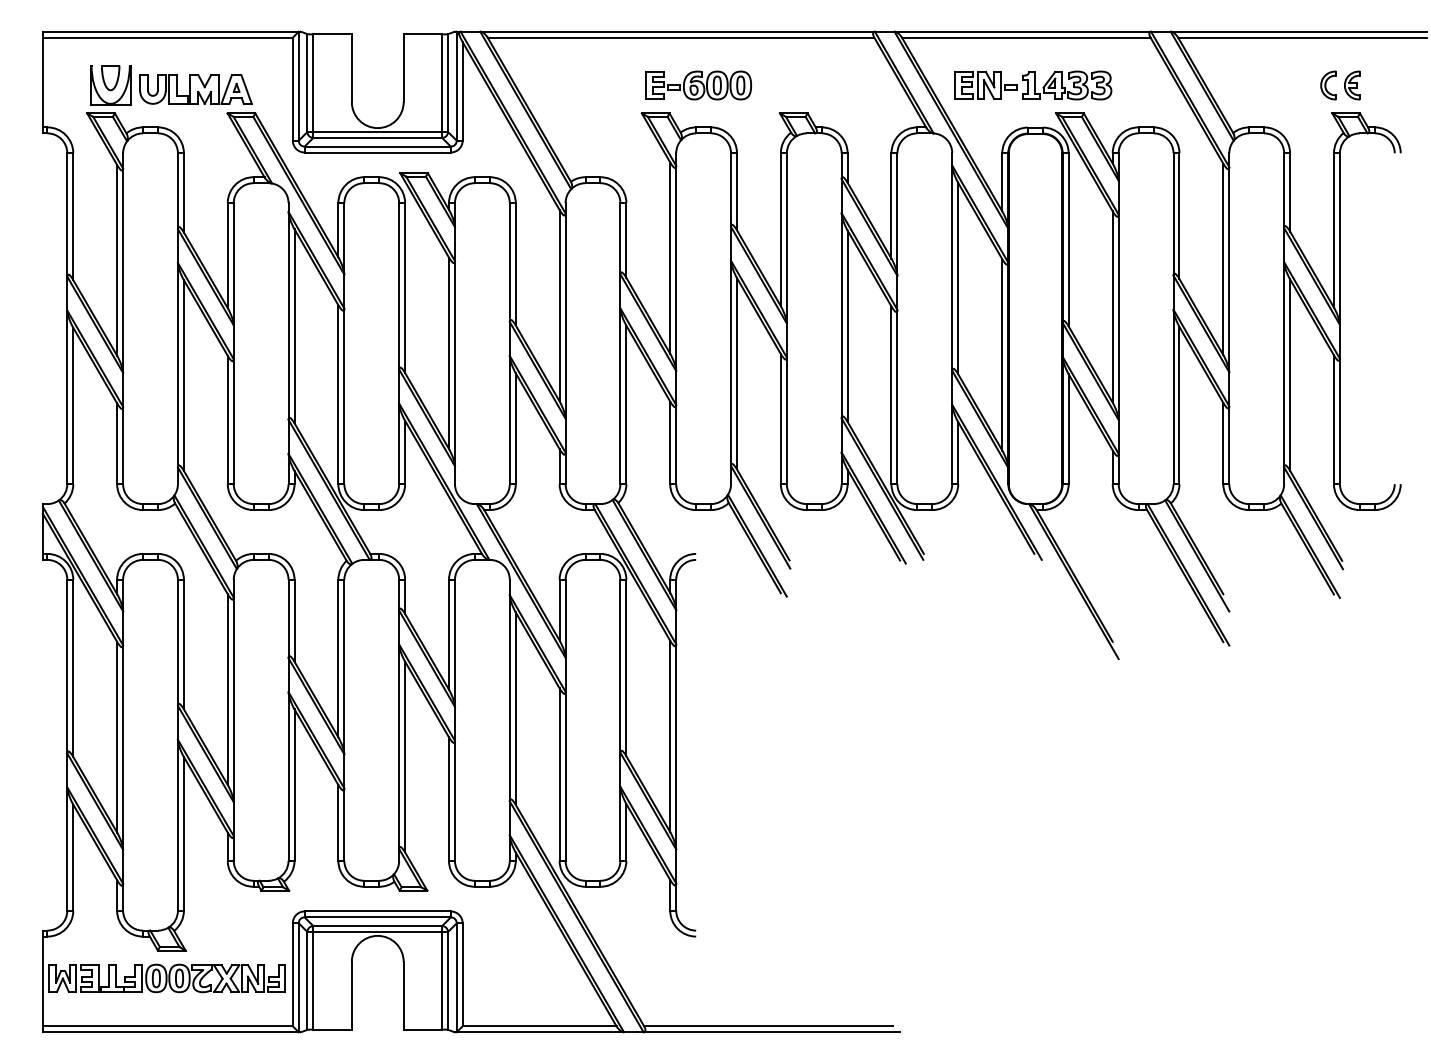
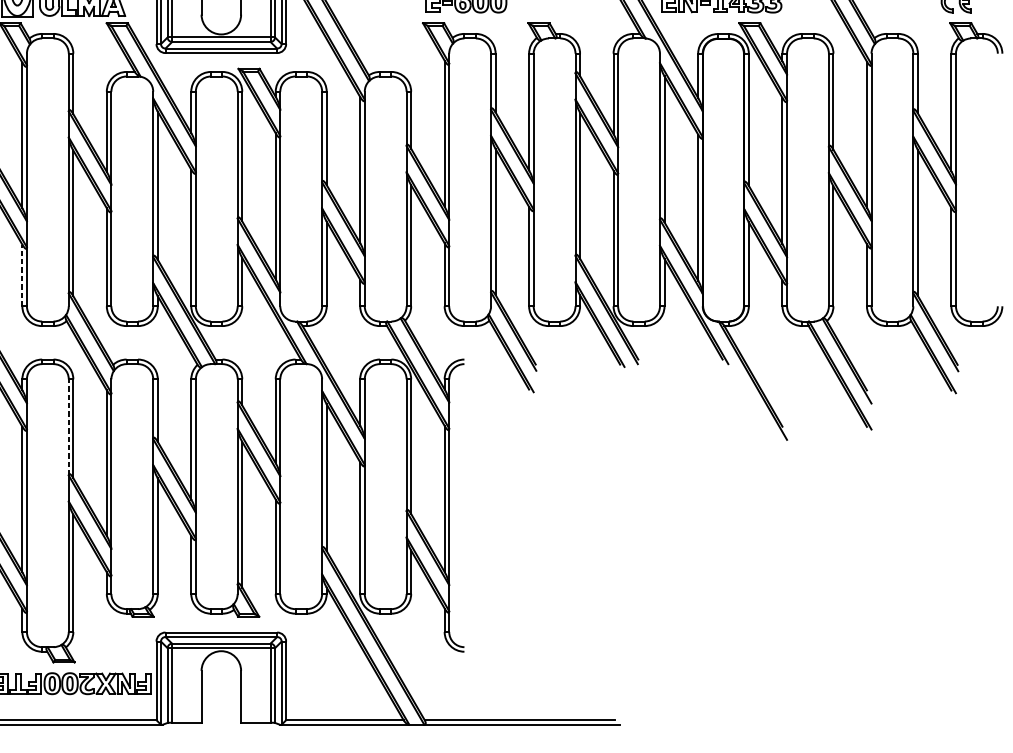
line: (117, 443) -> (22, 275), solid -> dashed
line: (177, 642) -> (68, 427), solid -> dashed

